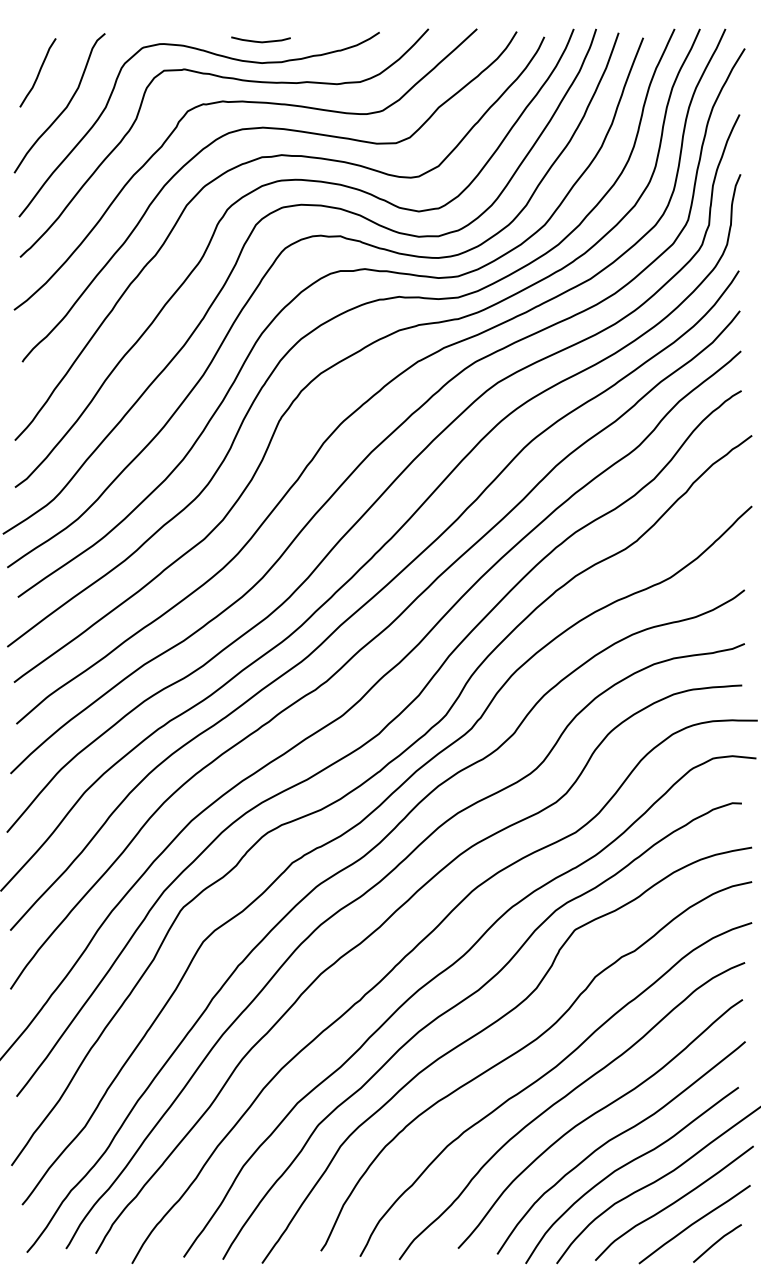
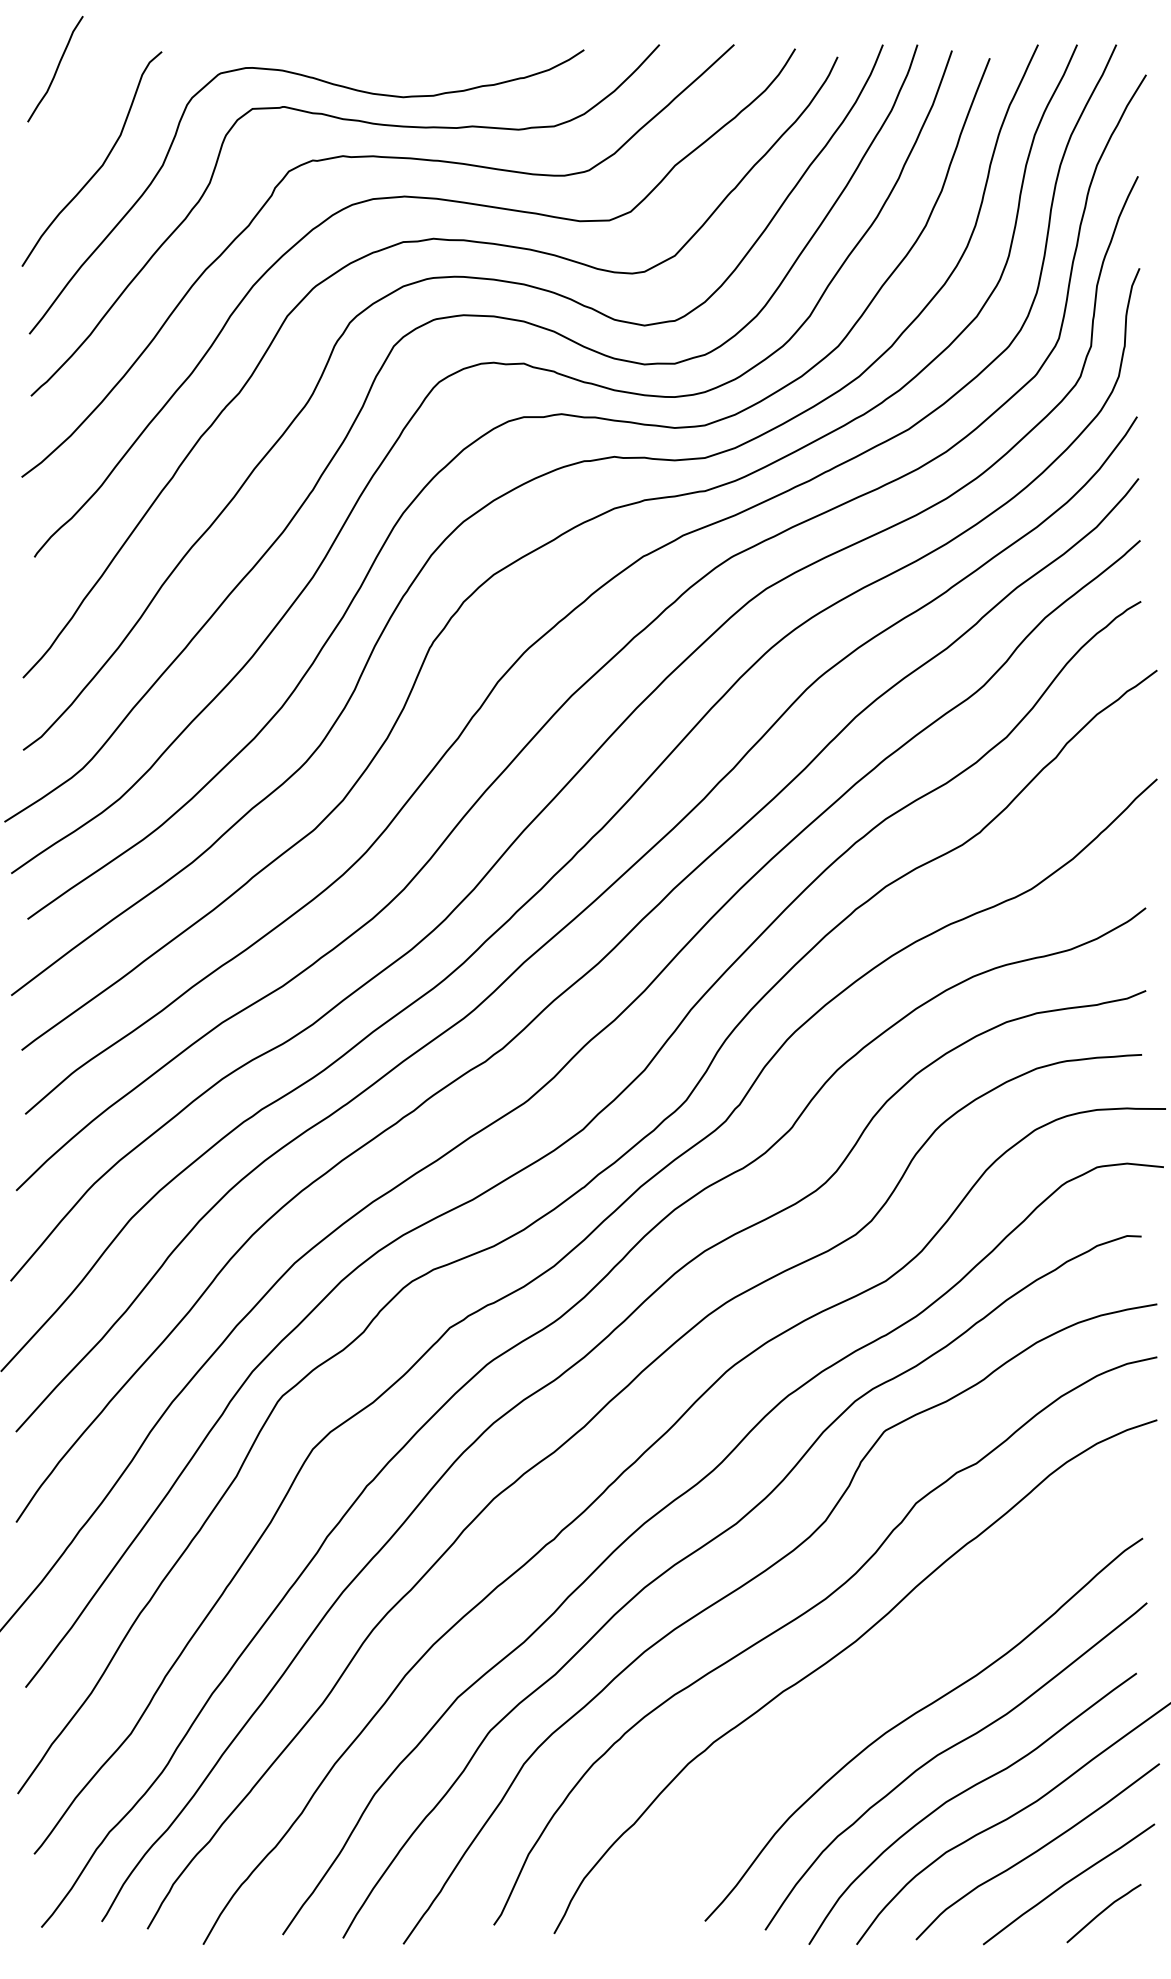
curve: (260, 41) -> (400, 63), removed
curve: (38, 72) -> (56, 68), moved
curve: (564, 1098) -> (868, 1690), removed

